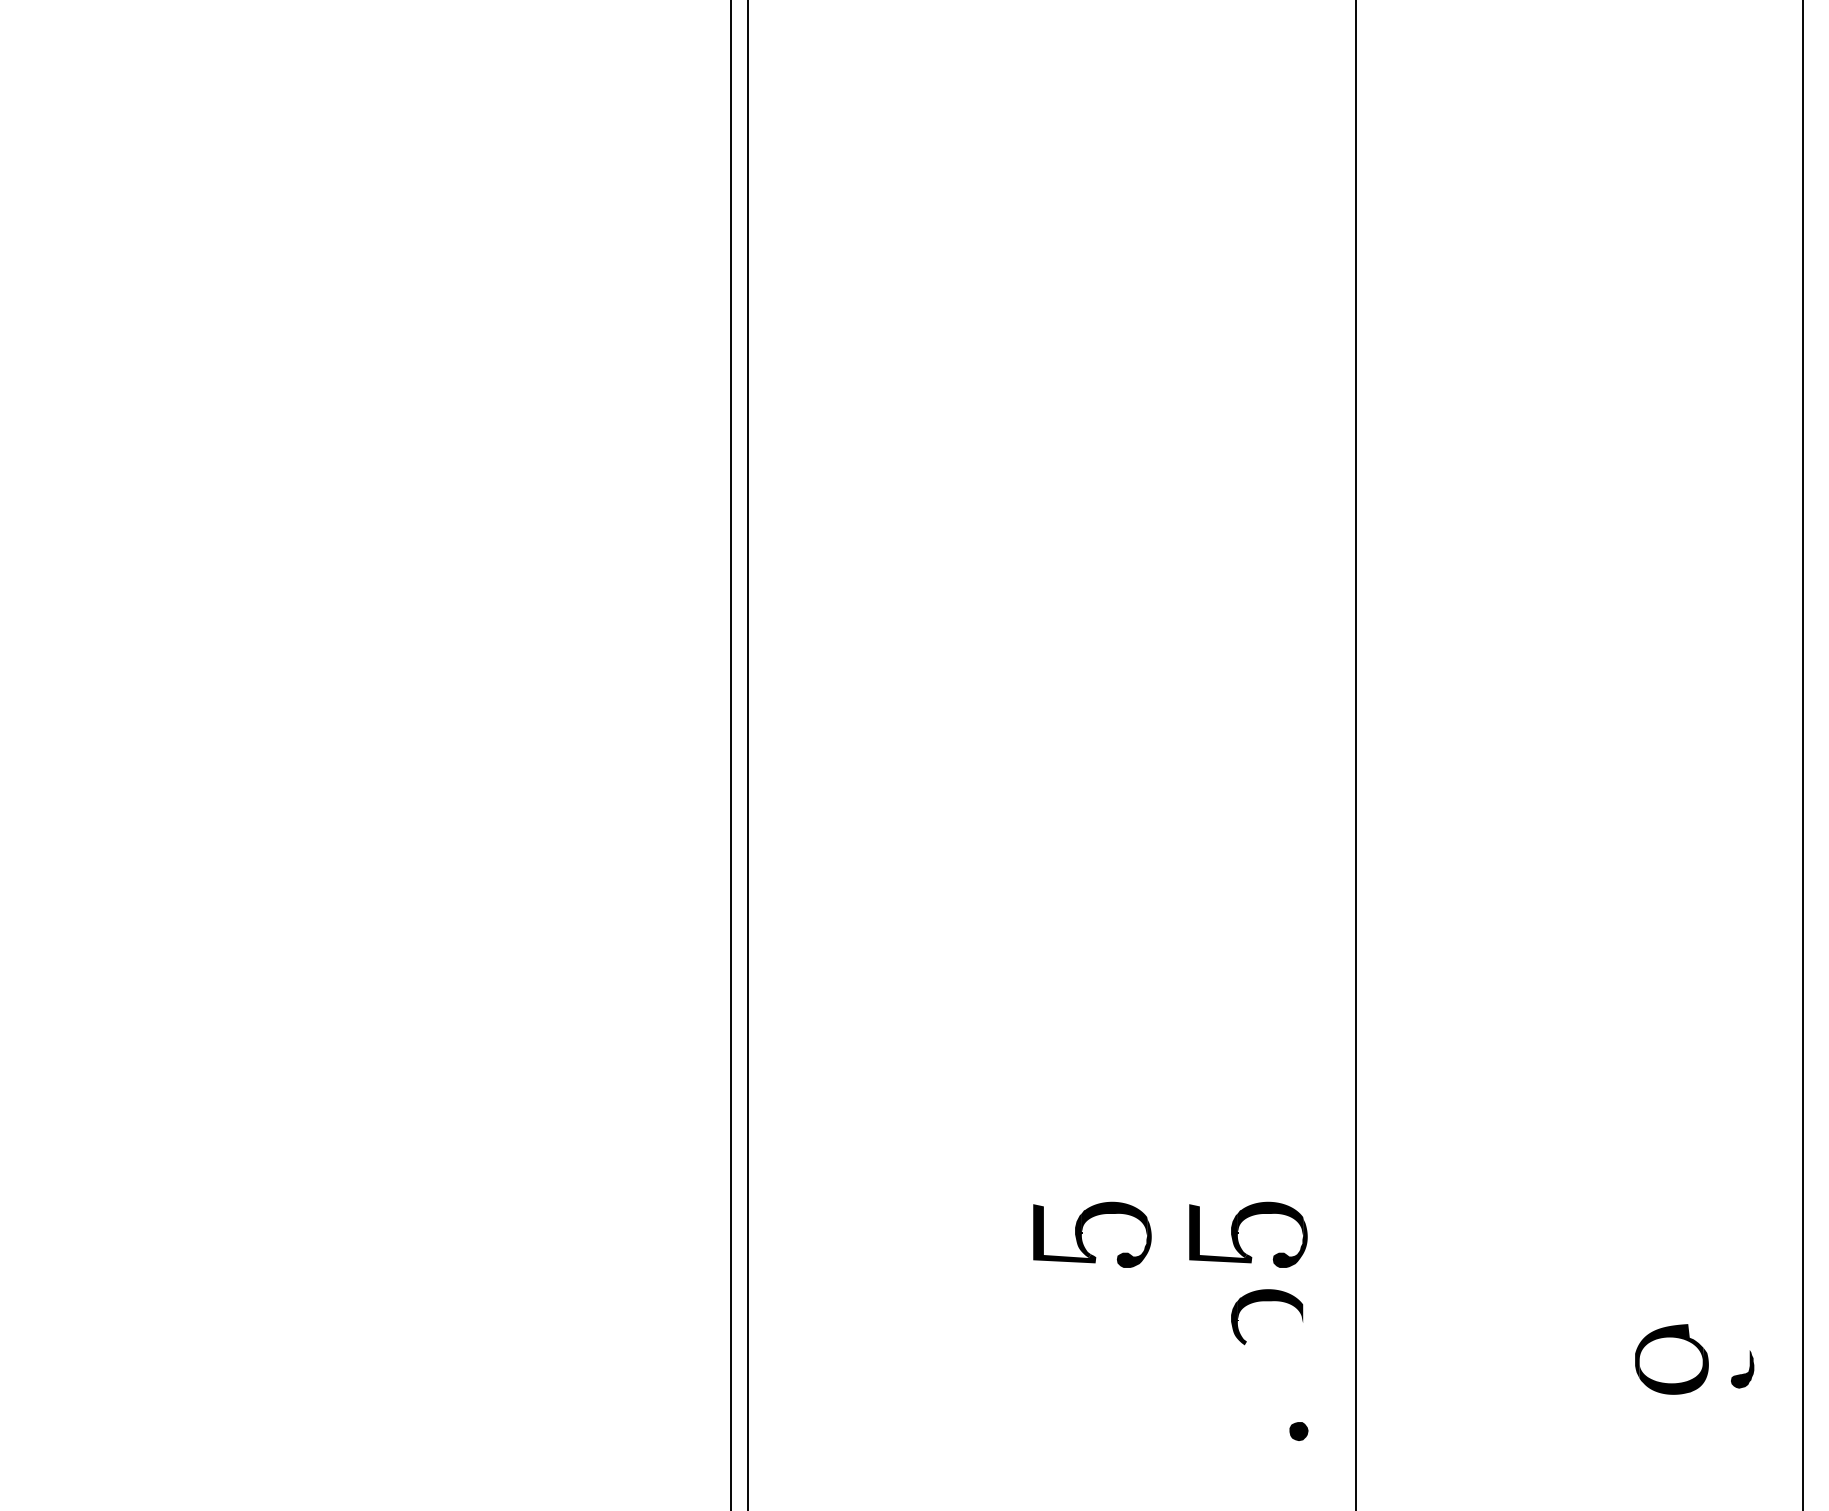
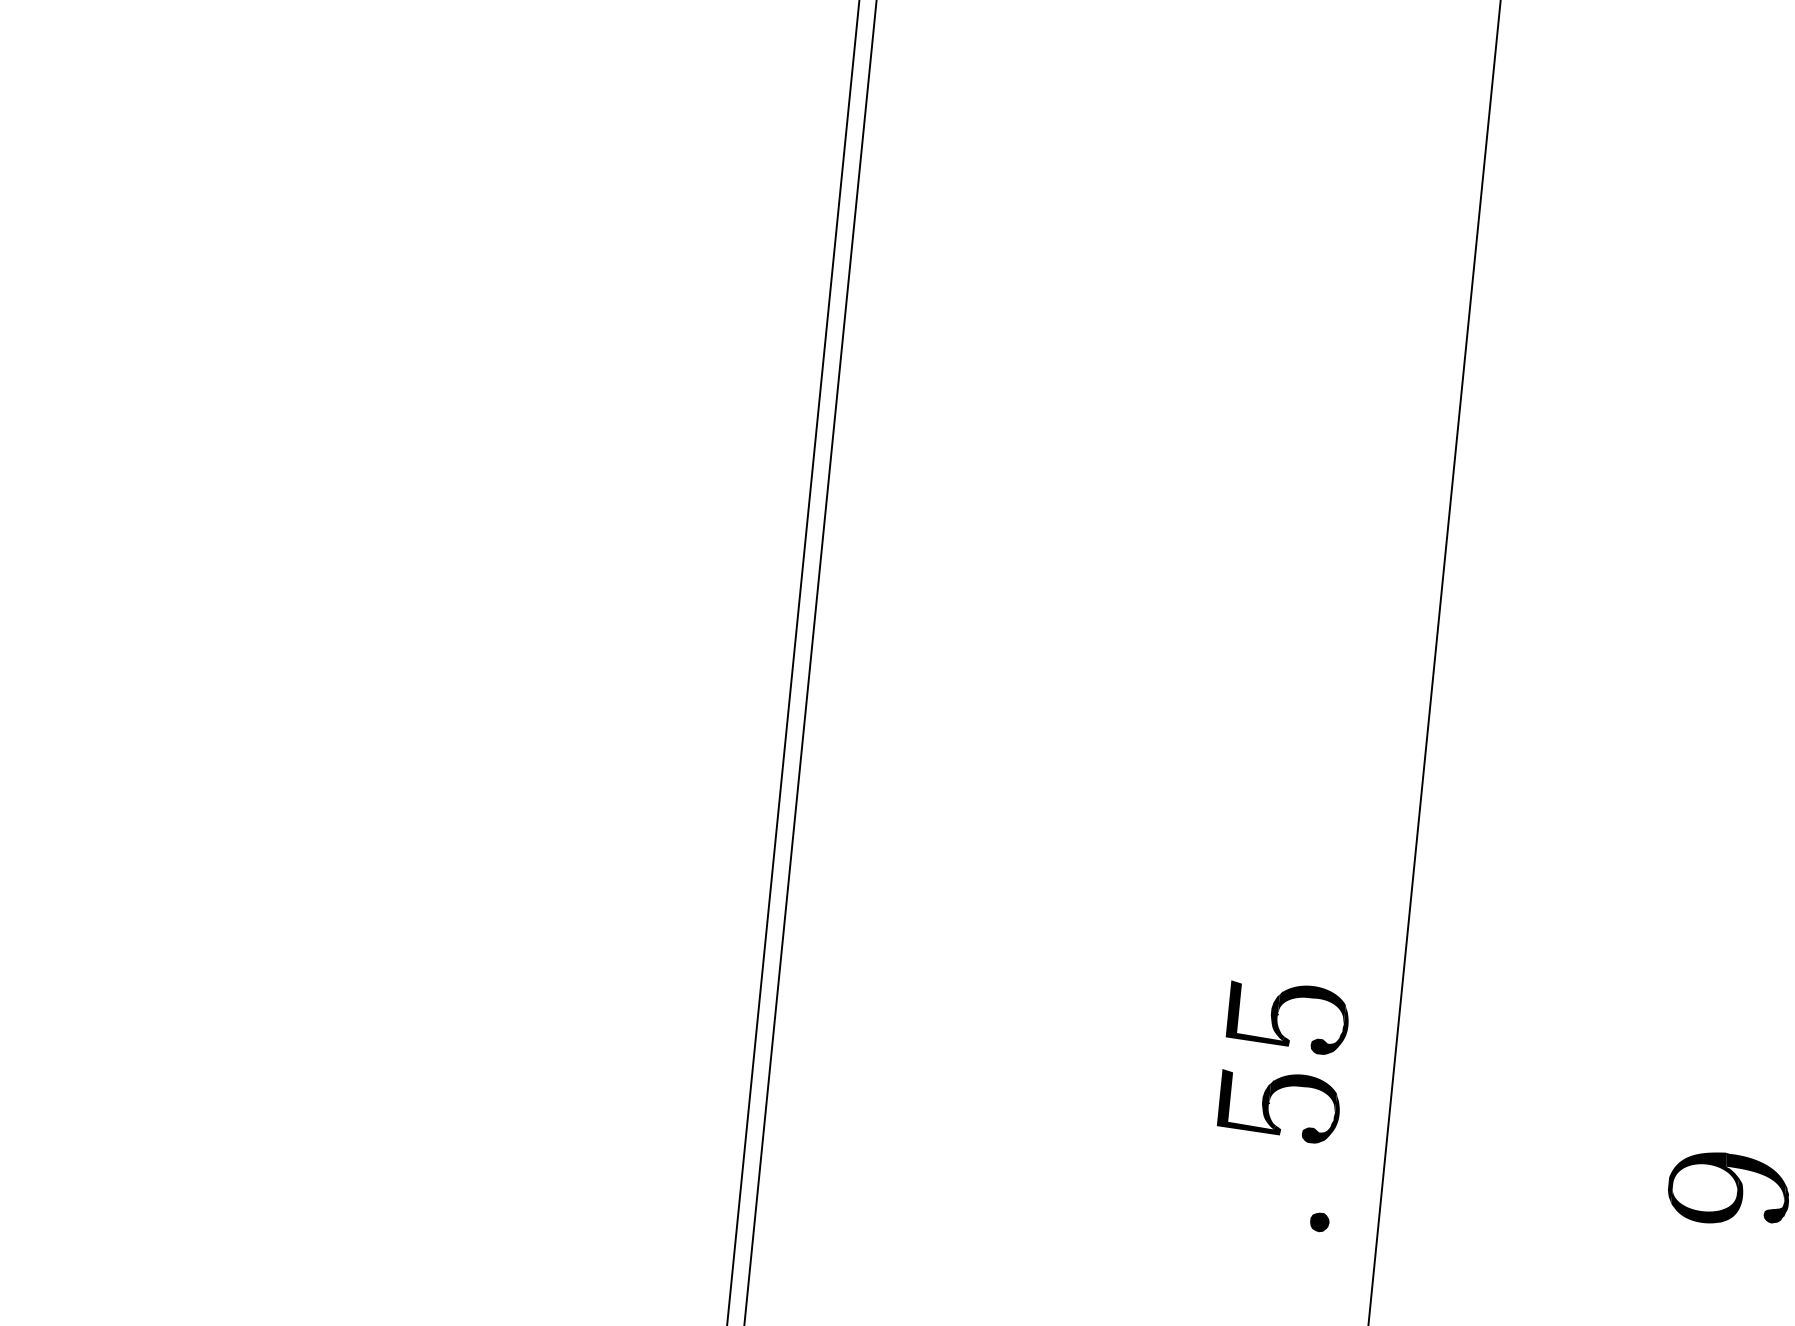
part: (1082, 1233) -> (1119, 999), removed
fill: (1220, 1320) -> (1251, 1101), added
fill: (1289, 1329) -> (1320, 1117), added
fill: (1718, 1344) -> (1754, 1176), added

